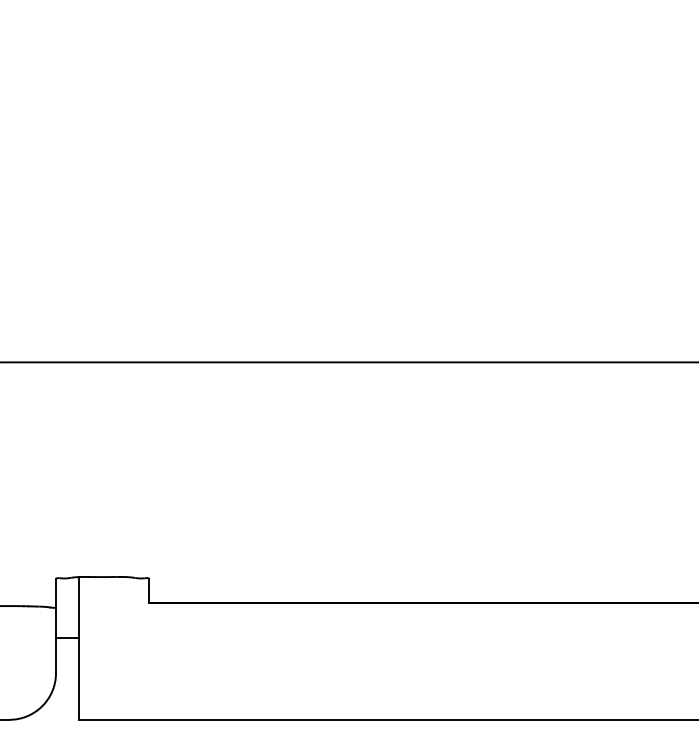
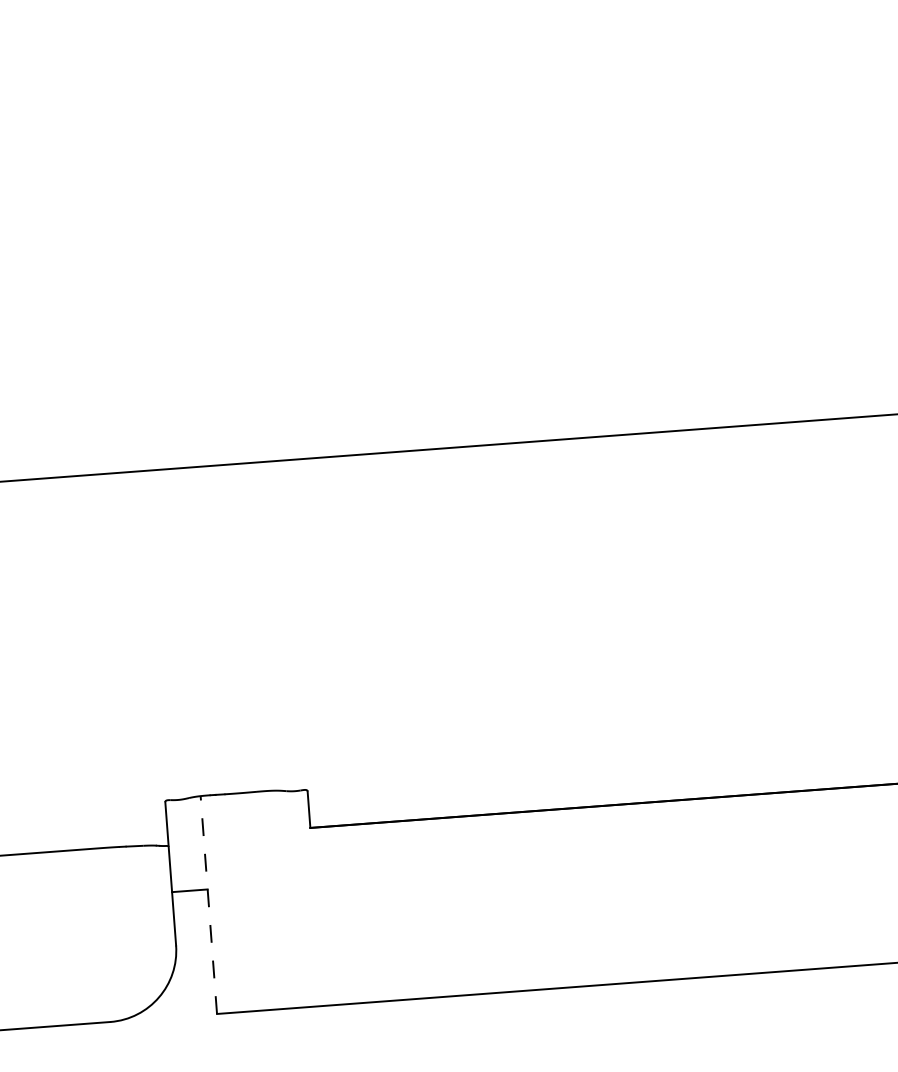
line: (79, 648) -> (209, 905), solid -> dashed

